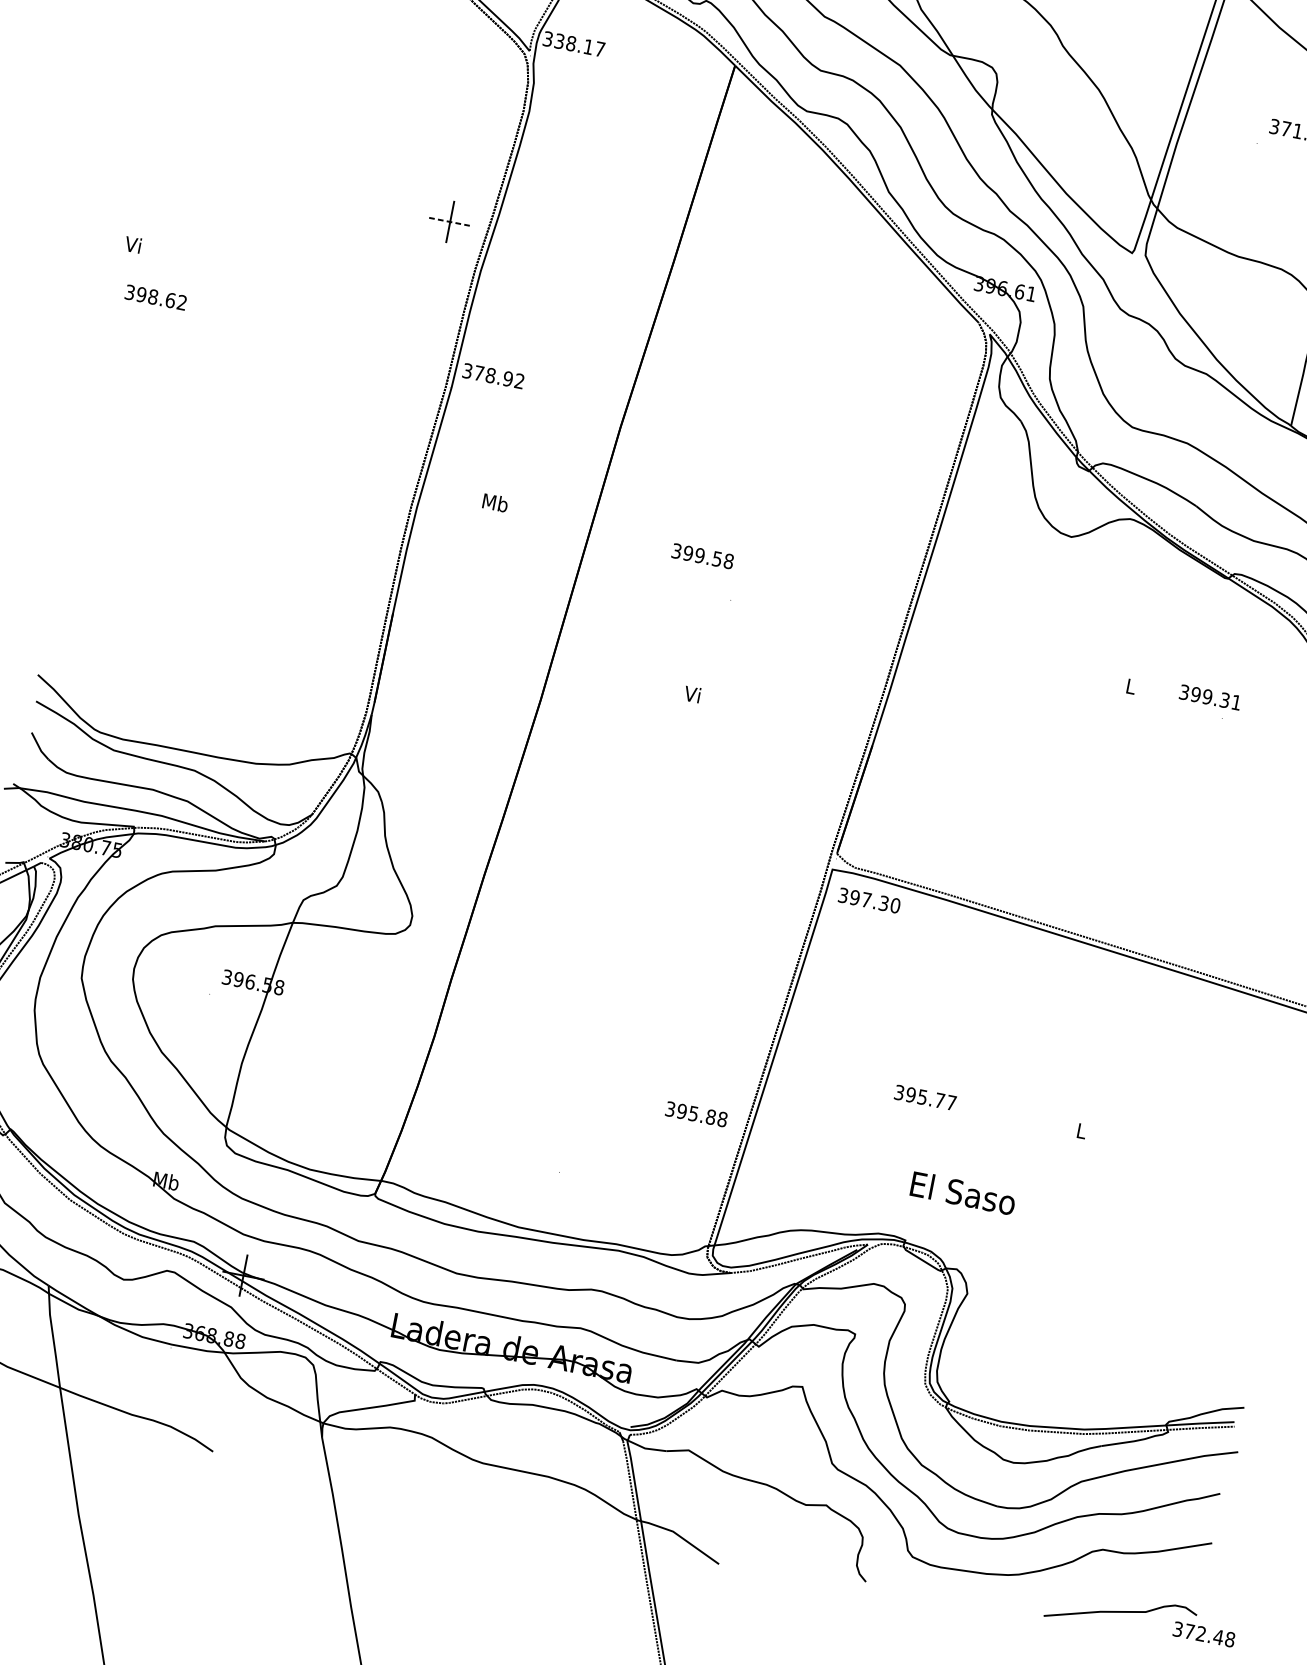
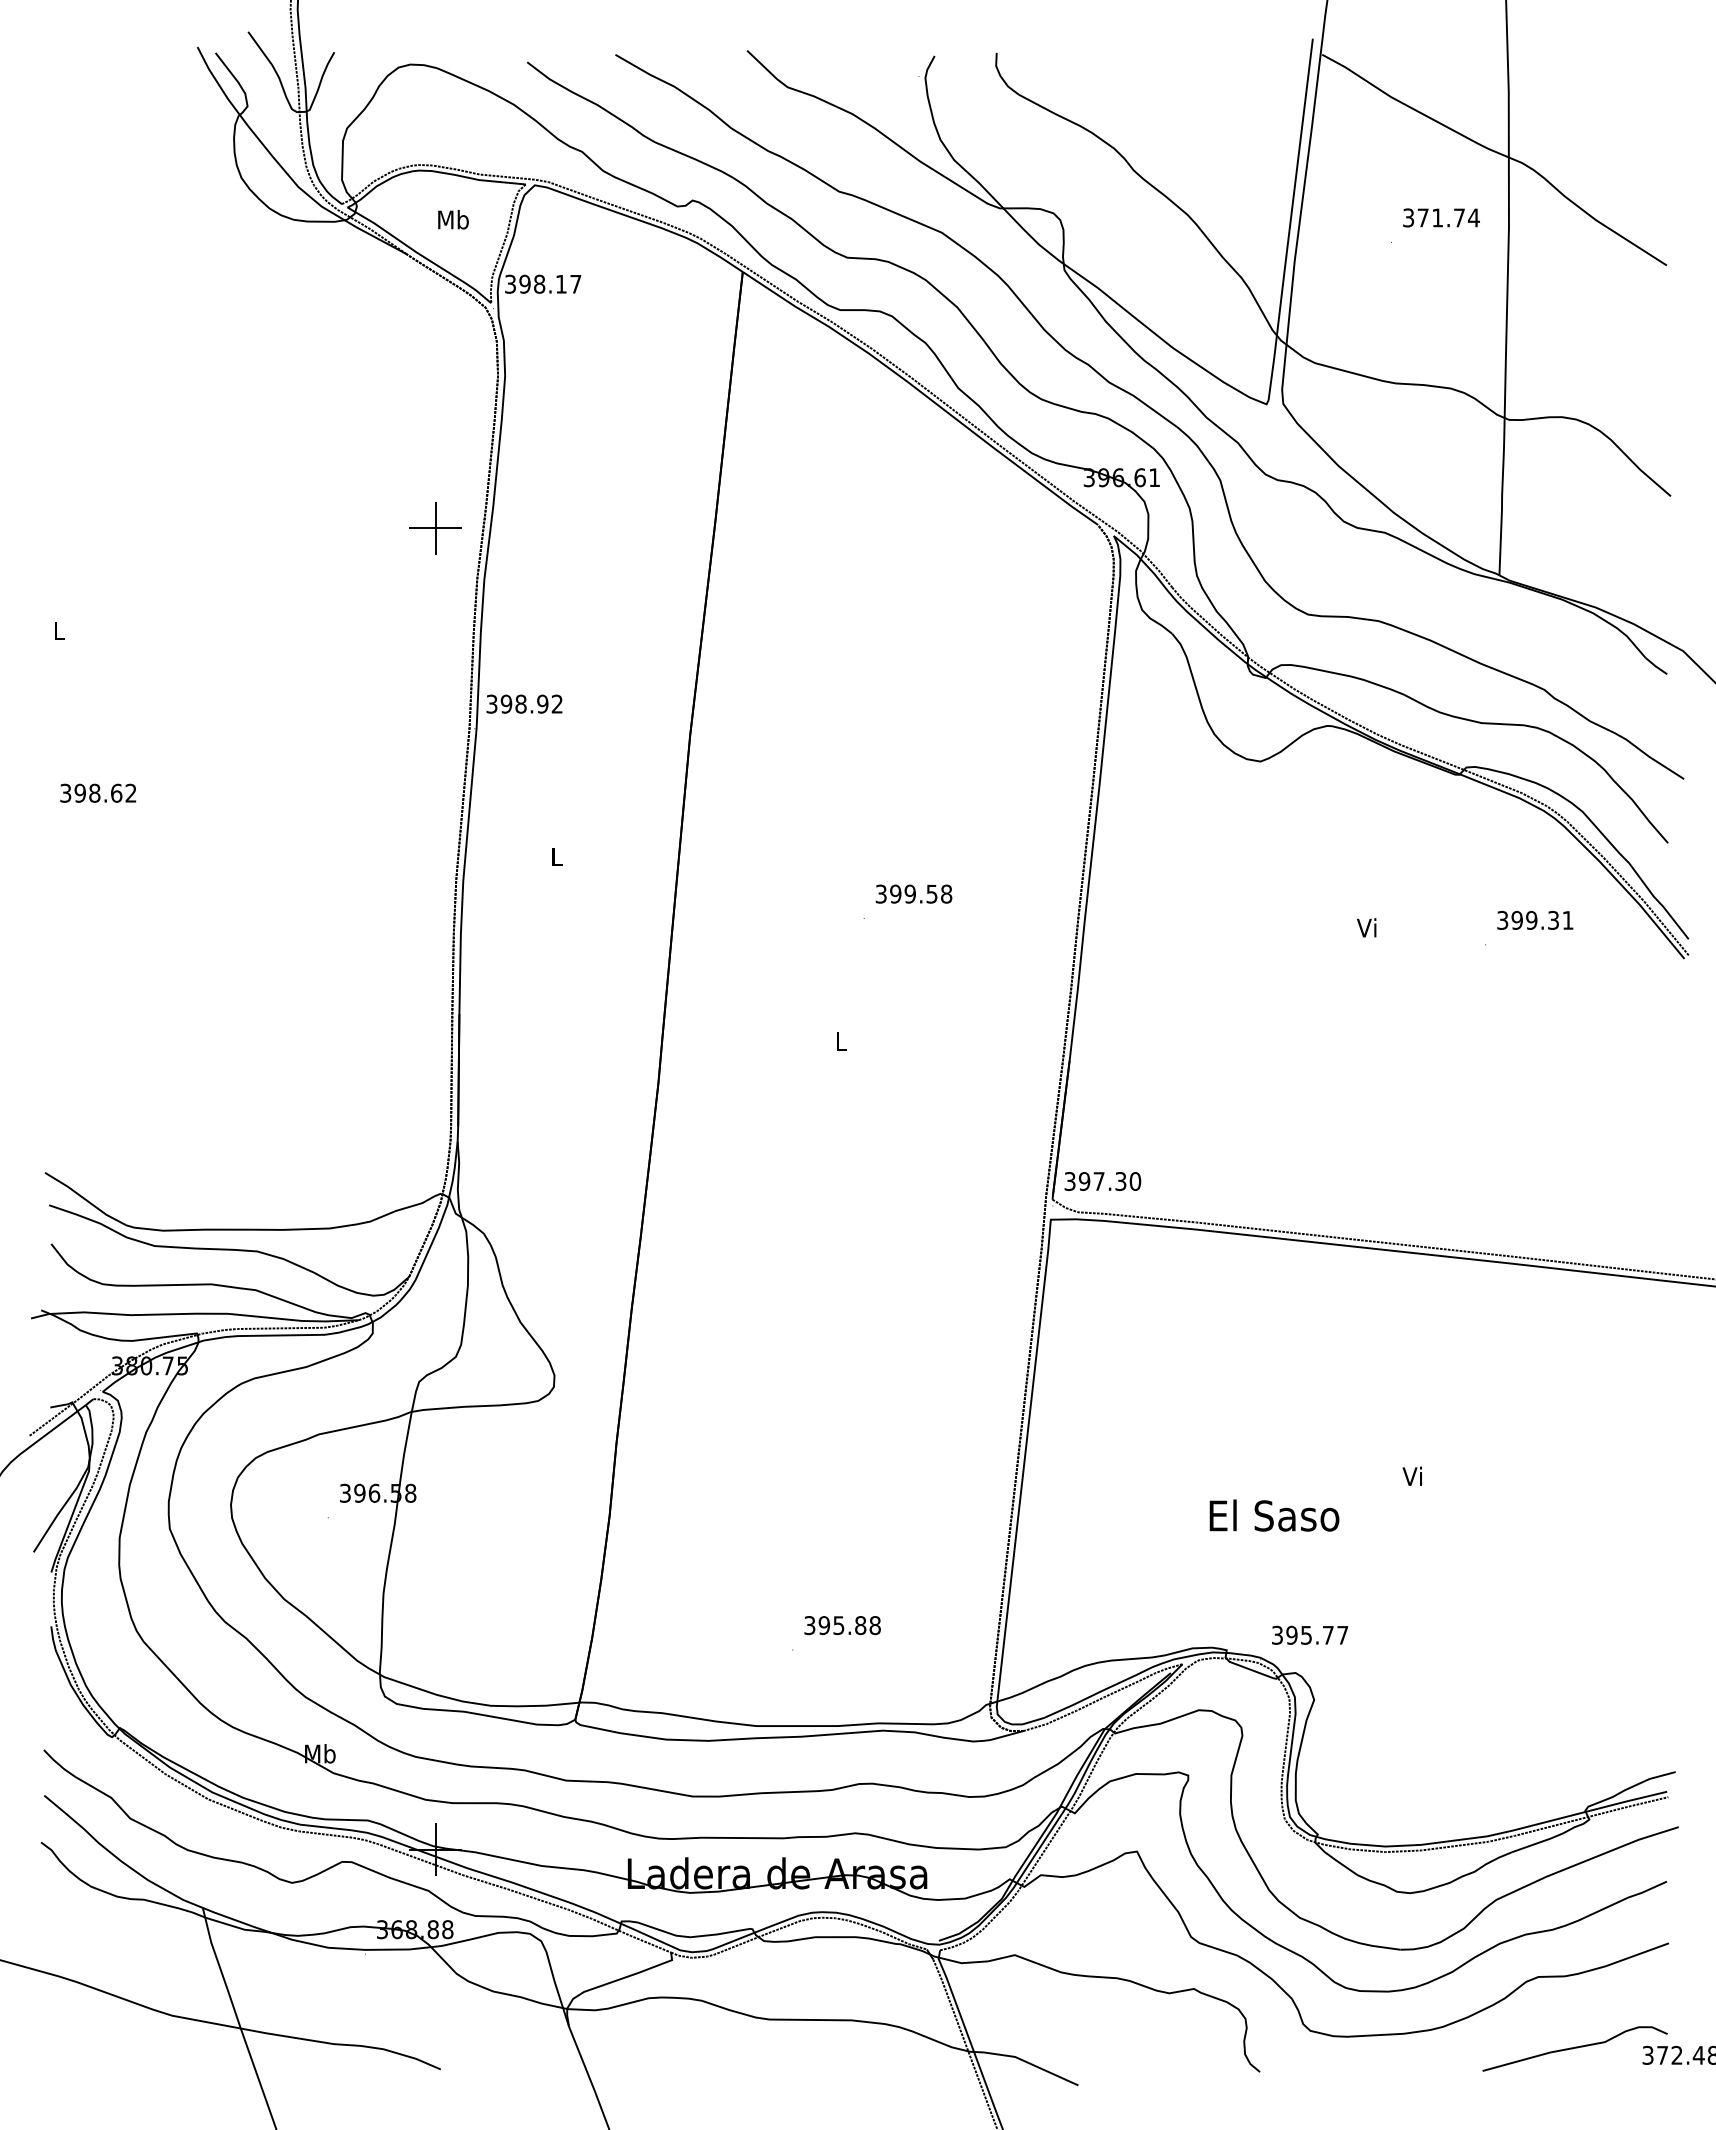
text: (559, 40) -> (524, 283), 338.17 -> 398.17
line: (450, 222) -> (436, 528), dashed -> solid
text: (132, 244) -> (57, 630), Vi -> L
text: (156, 297) -> (98, 792), moved
text: (479, 372) -> (506, 703), 378.92 -> 398.92
text: (495, 502) -> (556, 856), Mb -> L
text: (702, 555) -> (913, 893), moved
text: (1129, 685) -> (1366, 927), L -> Vi
text: (692, 693) -> (839, 1040), Vi -> L
text: (1210, 697) -> (1535, 920), moved
text: (869, 900) -> (1102, 1181), moved
text: (925, 1097) -> (1310, 1634), moved
text: (696, 1114) -> (842, 1625), moved
text: (1080, 1129) -> (1411, 1475), L -> Vi
text: (963, 1193) -> (1274, 1515), moved

